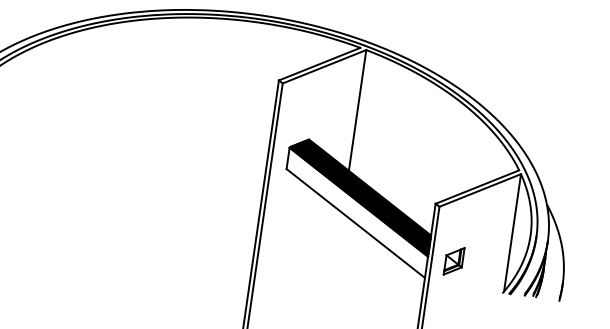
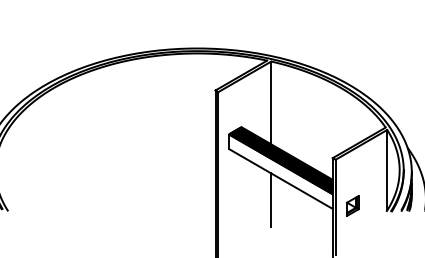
line: (337, 251) -> (271, 199), added
part: (453, 260) -> (352, 205), moved

